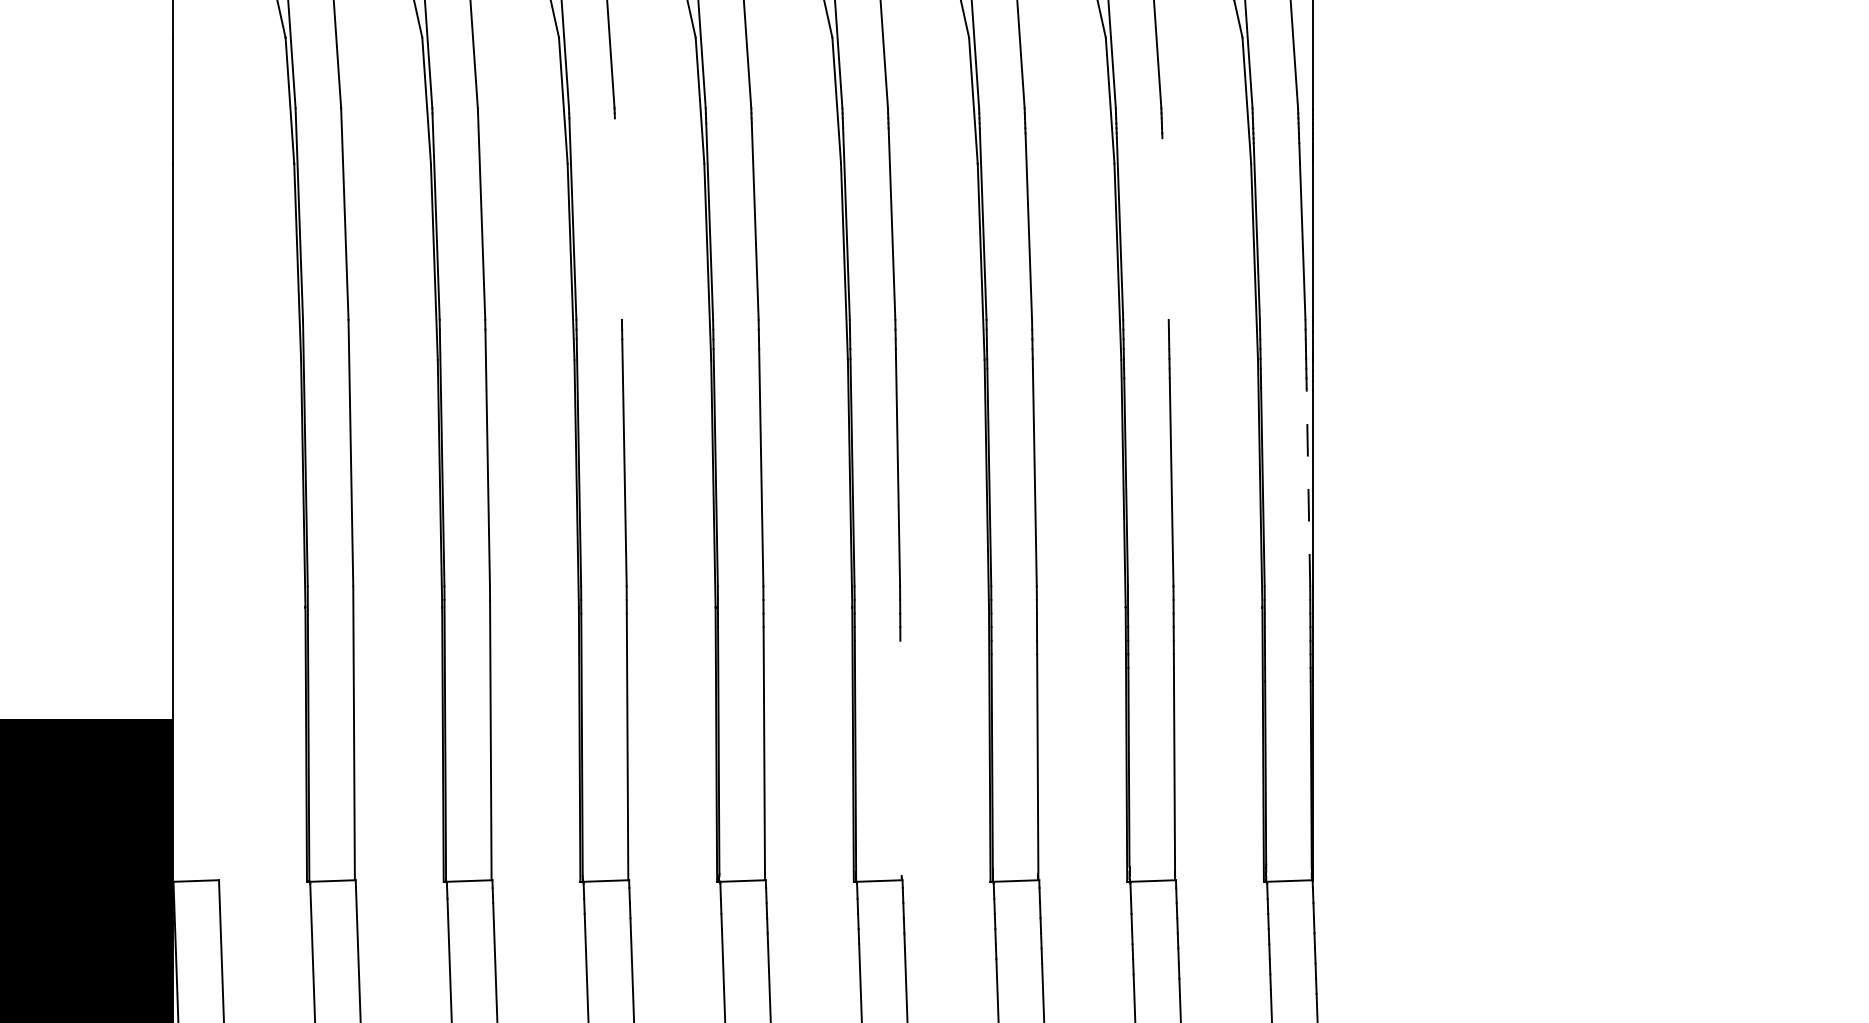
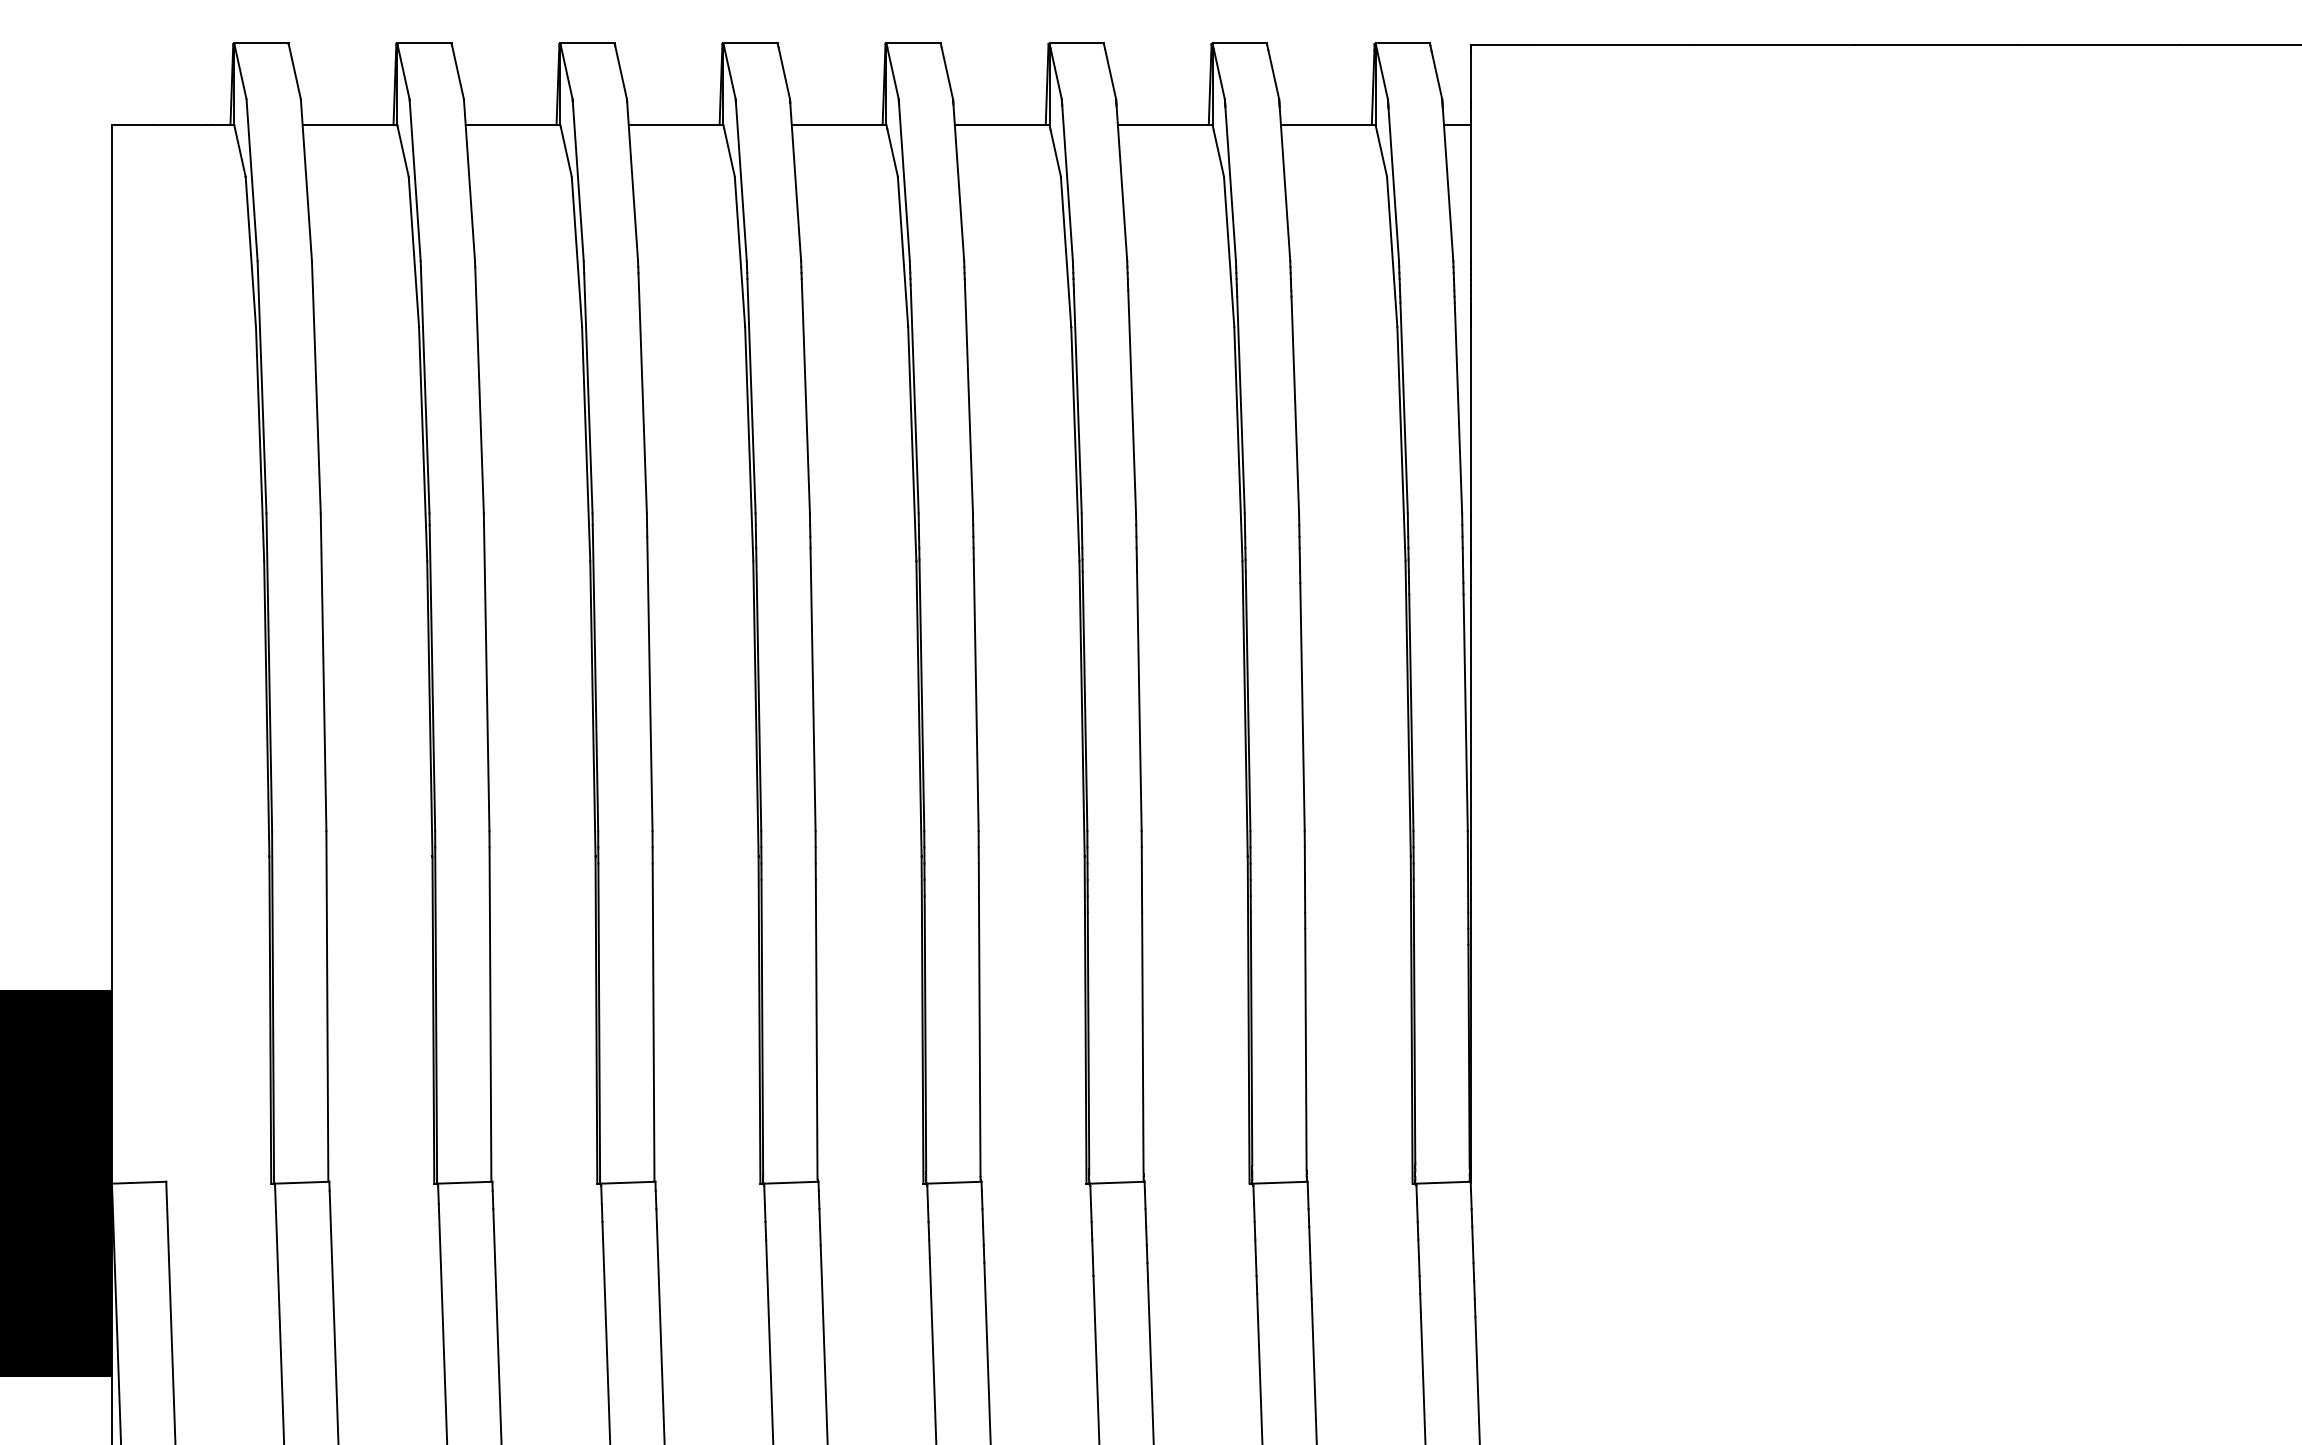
line: (618, 219) -> (642, 393), added
line: (1165, 228) -> (1295, 404), added
line: (1308, 486) -> (1465, 712), dashed -> solid
line: (900, 758) -> (979, 1036), added

